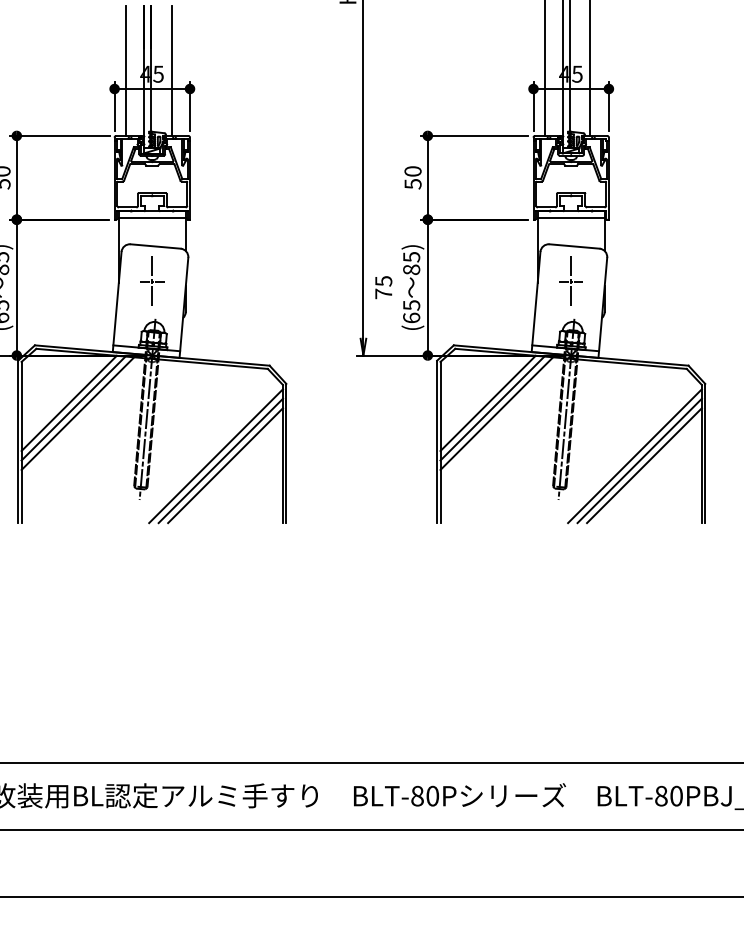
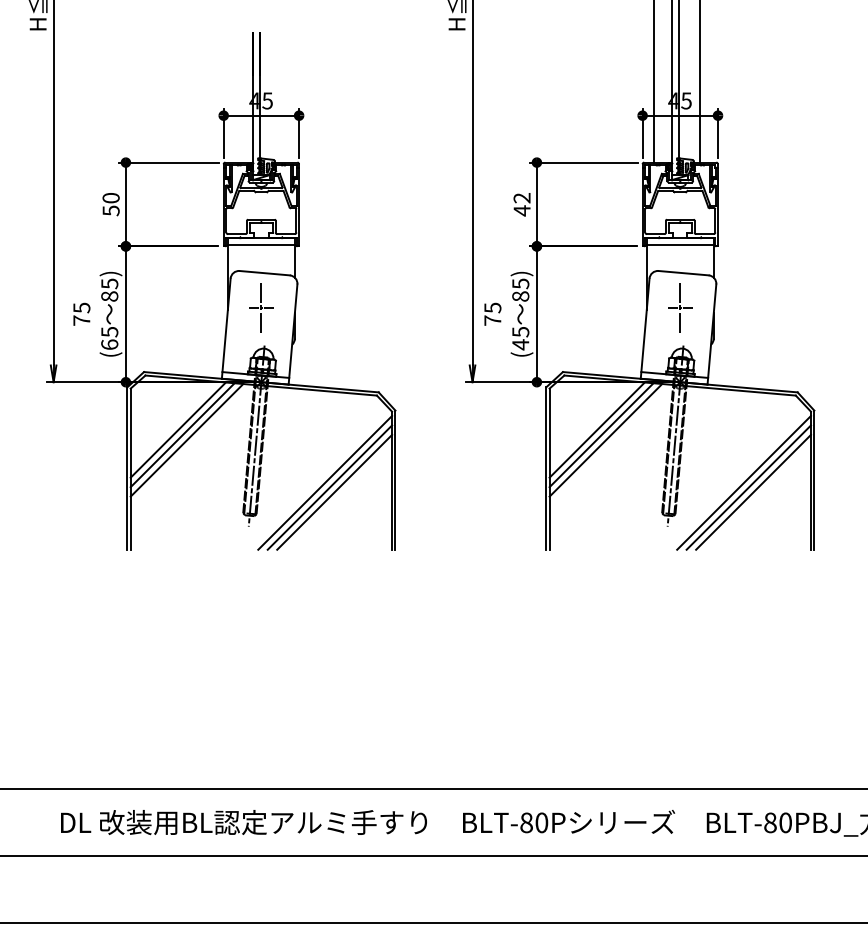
line: (126, 70) -> (235, 97), removed
line: (171, 70) -> (280, 97), removed
text: (412, 177) -> (521, 204), 50 -> 42
text: (411, 317) -> (520, 344), (65 -> (45

